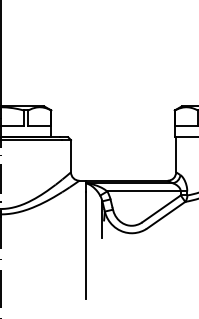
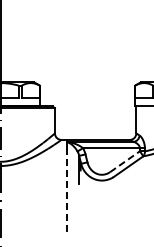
line: (162, 208) -> (125, 161), solid -> dashed
line: (85, 244) -> (66, 189), solid -> dashed

